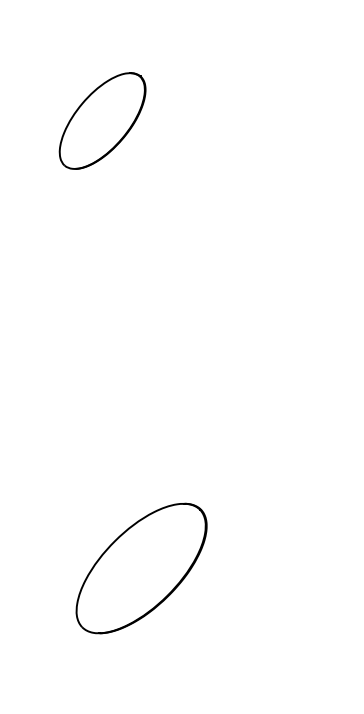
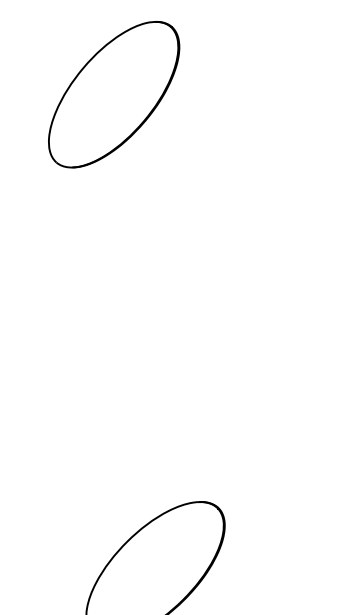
part: (102, 120) -> (113, 94), size x1.43

